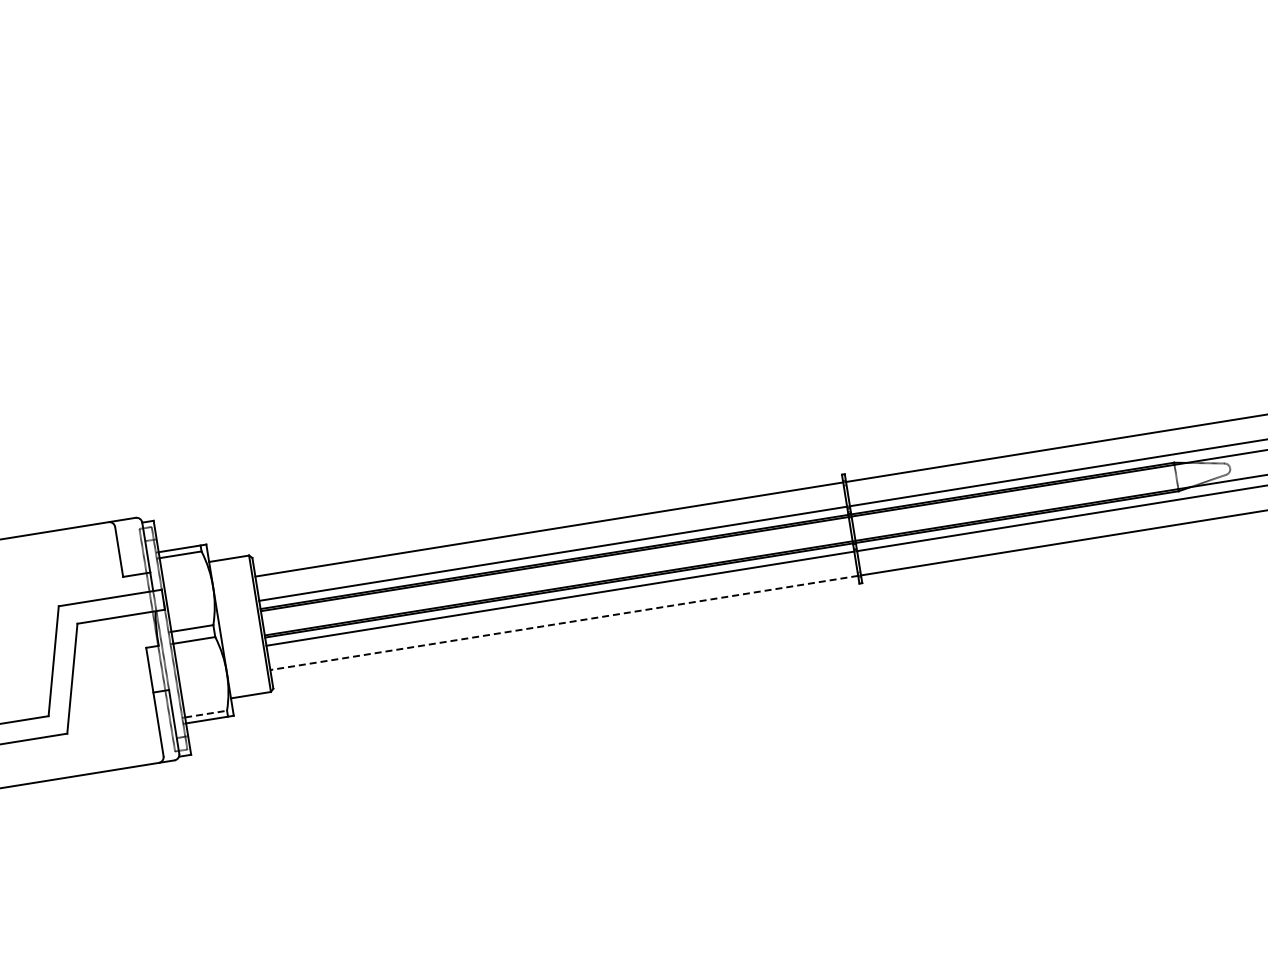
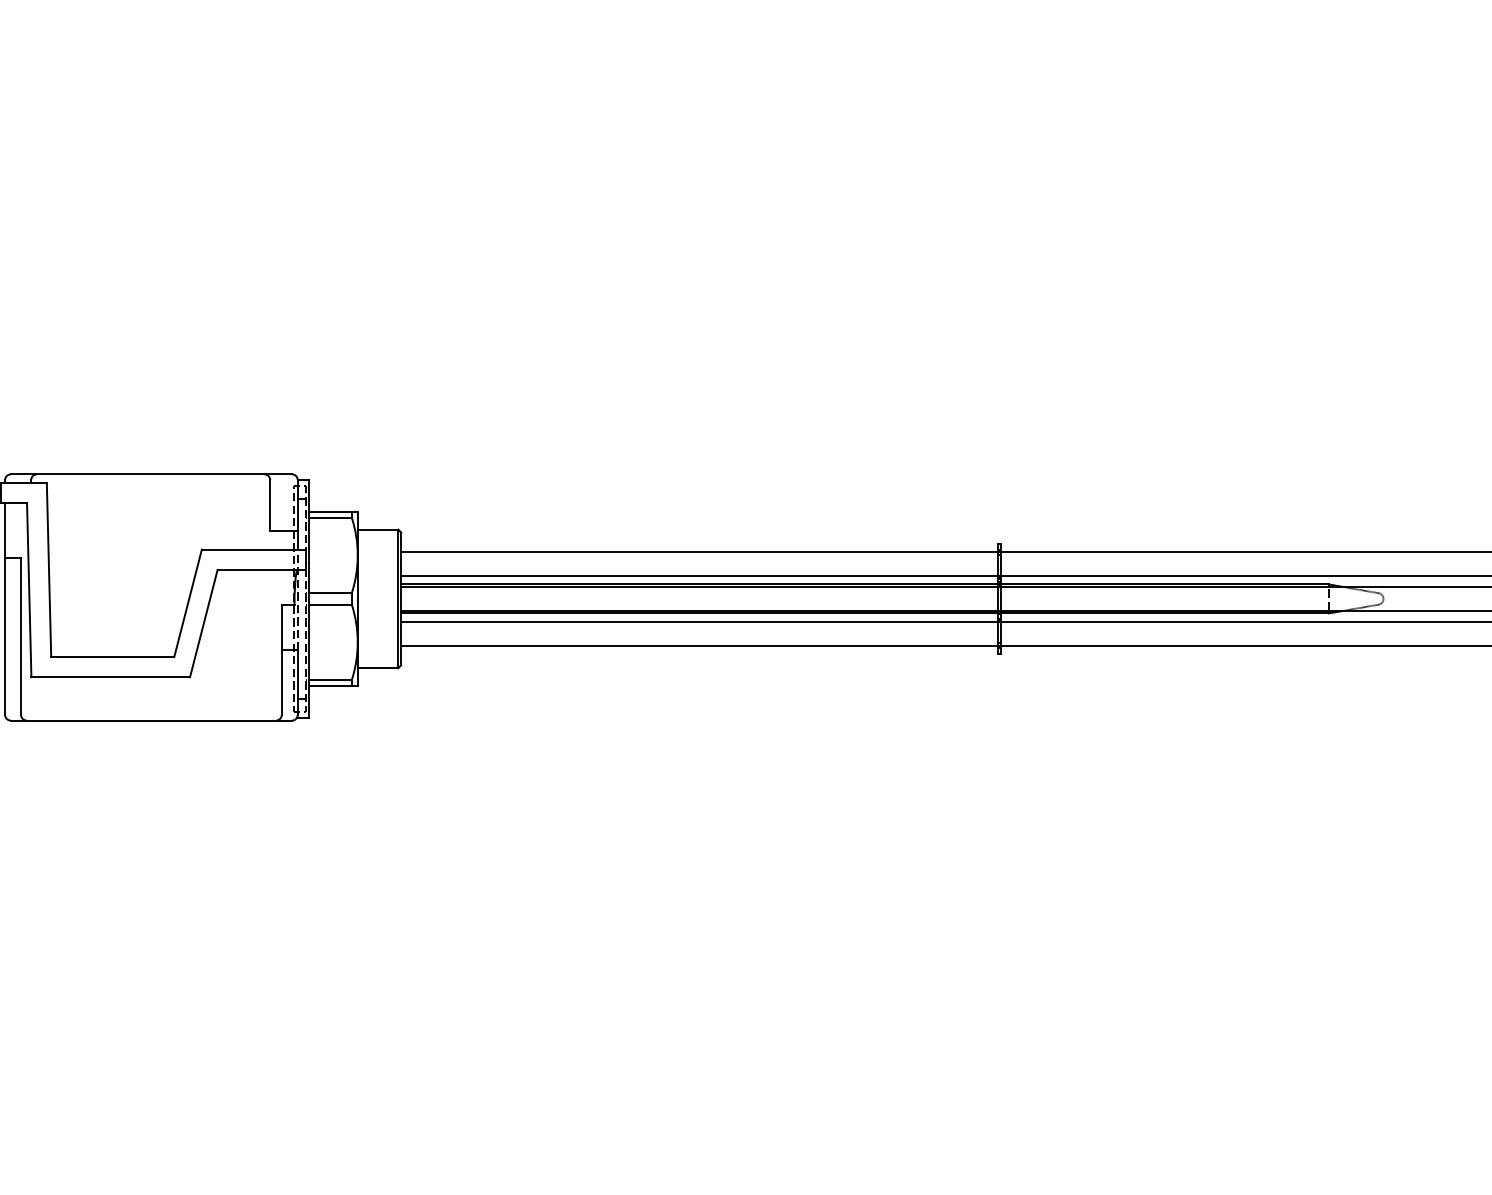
line: (564, 623) -> (699, 646), dashed -> solid
line: (206, 713) -> (331, 679), dashed -> solid

